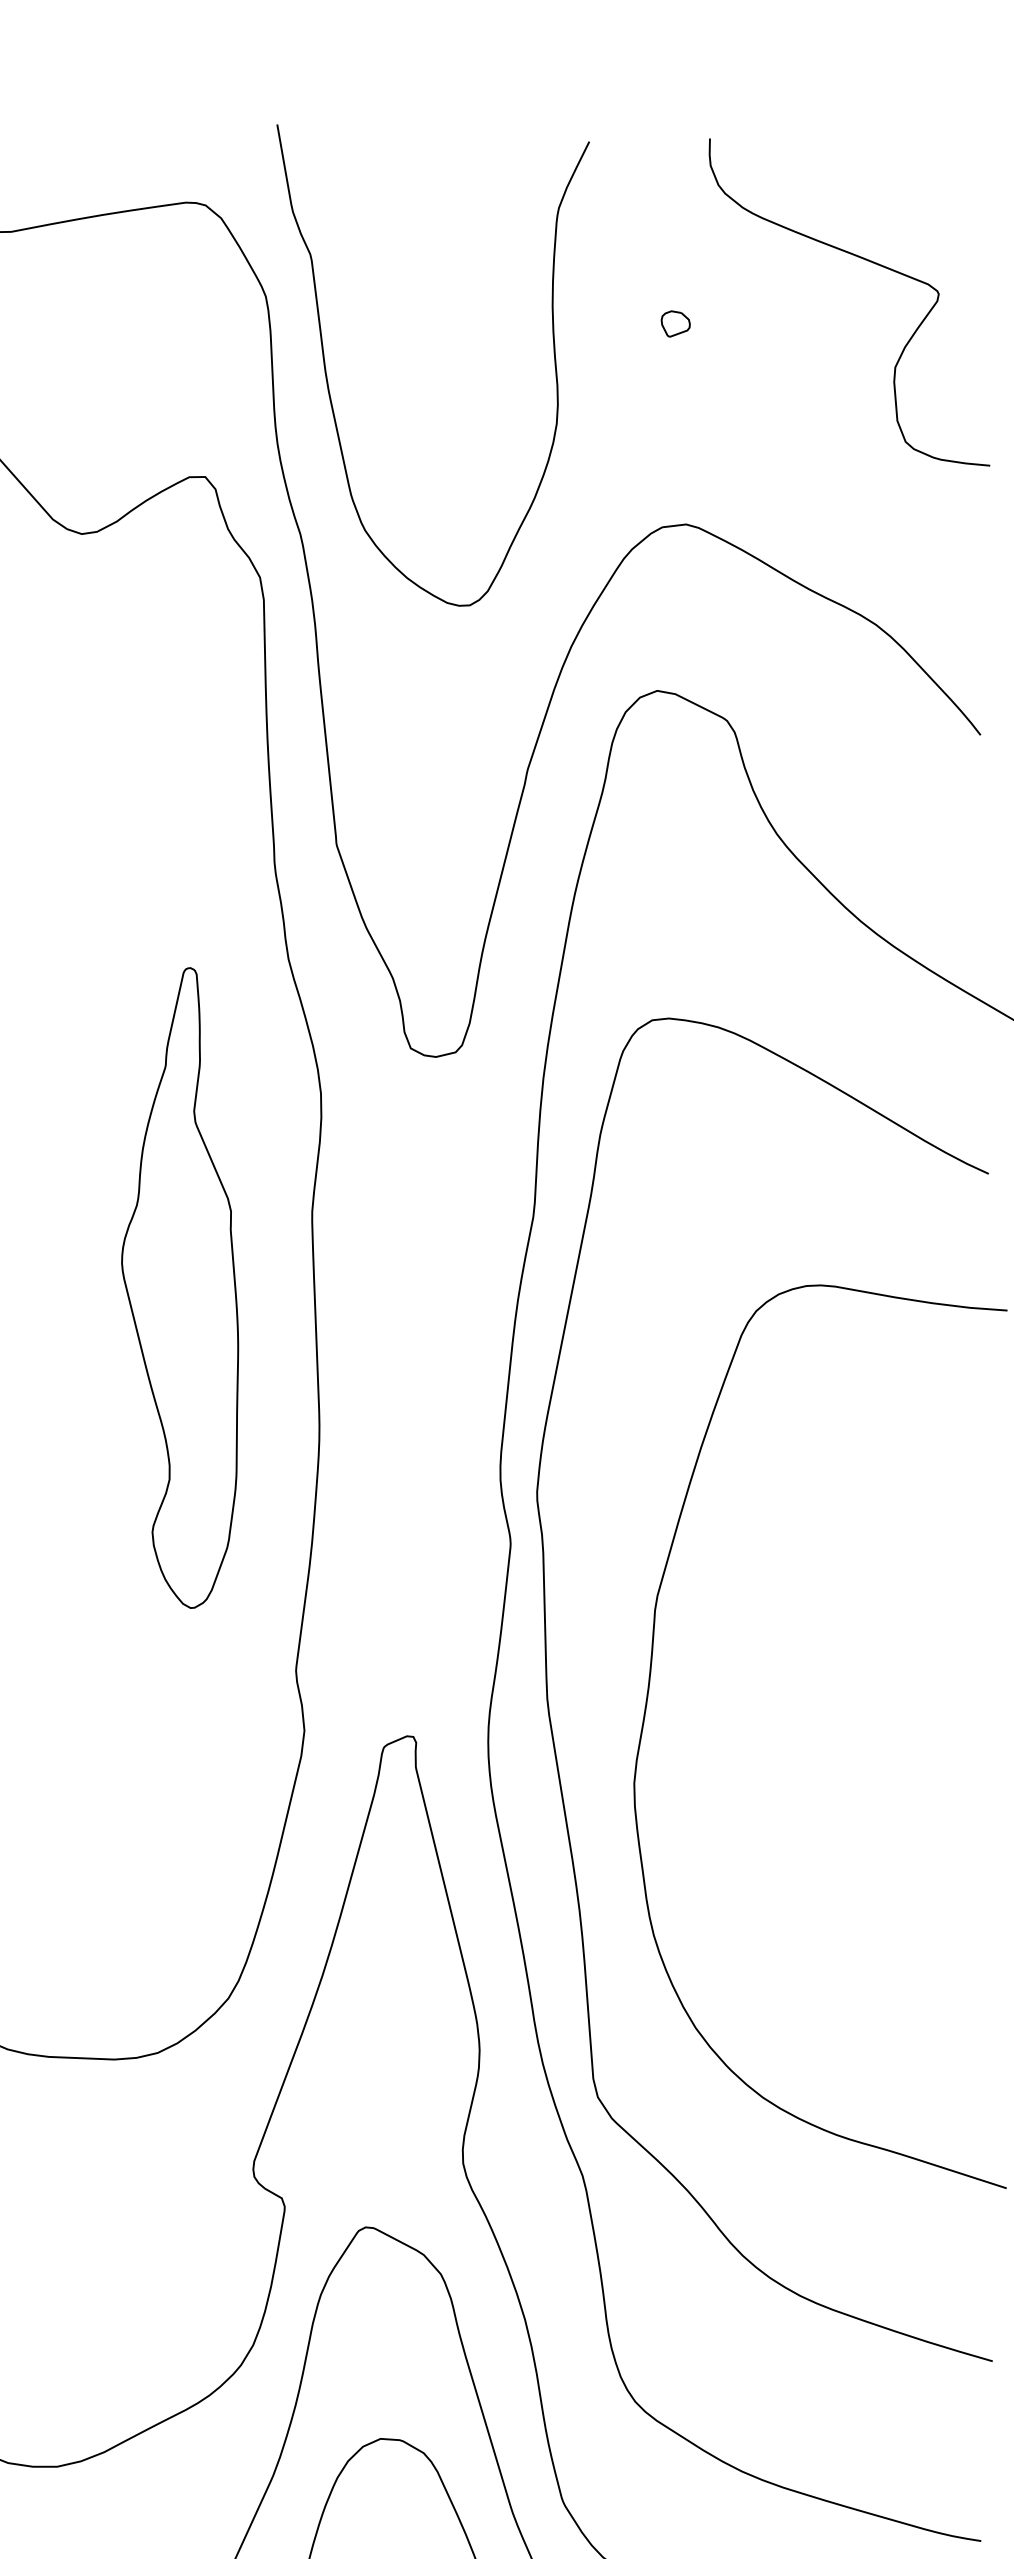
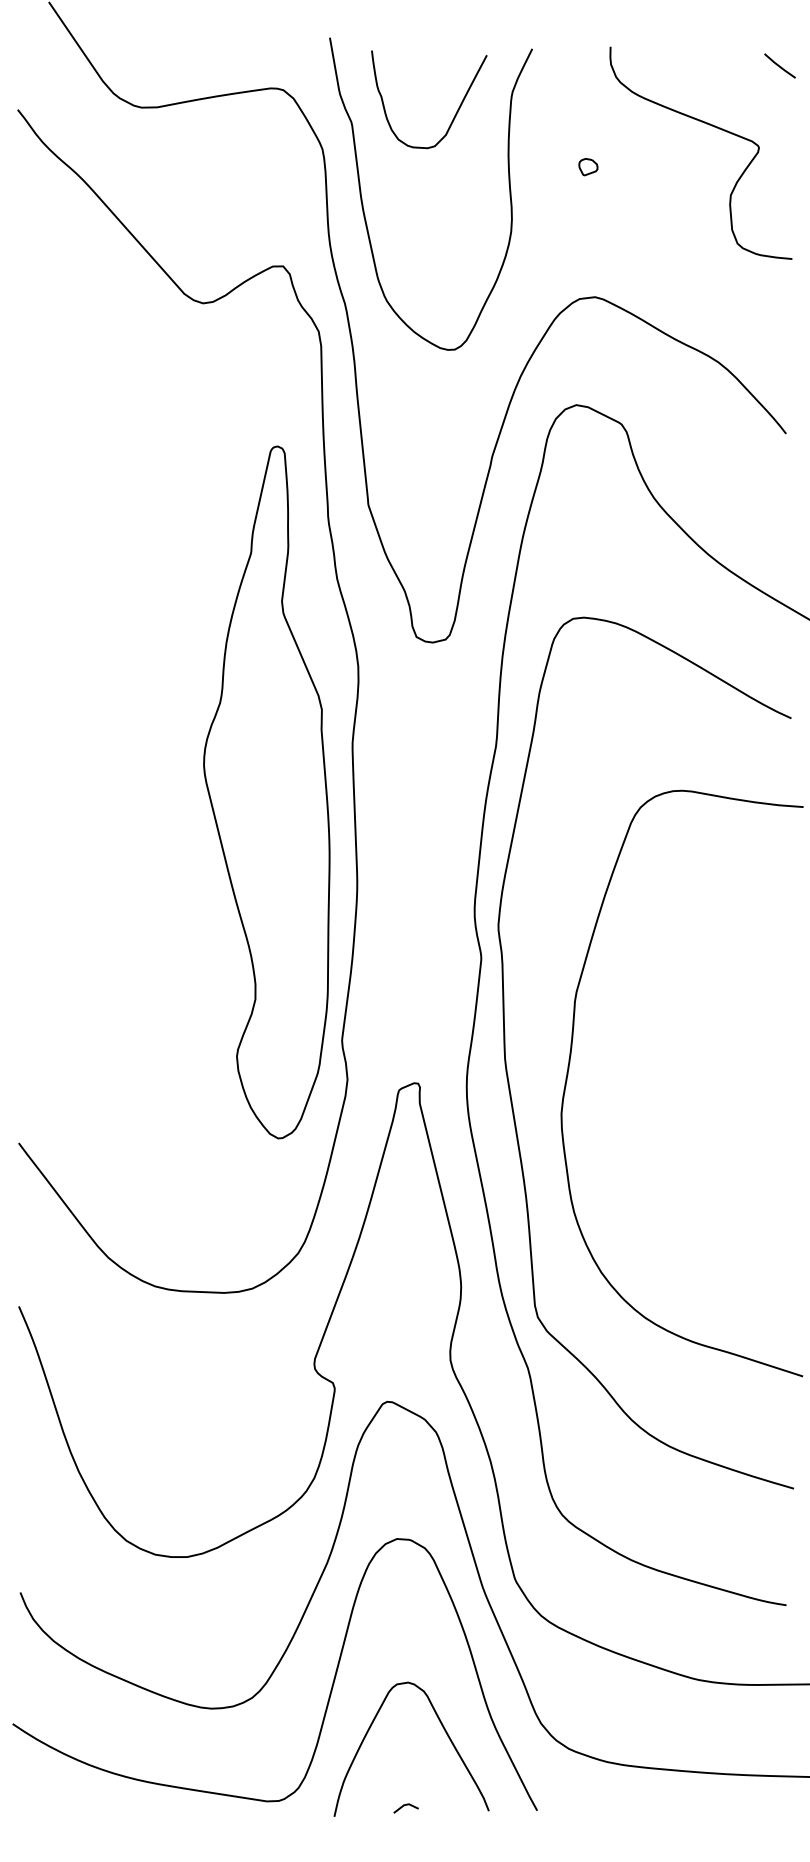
line: (970, 167) -> (779, 65), added
curve: (470, 241) -> (455, 113), added
part: (179, 1288) -> (266, 792), size x1.67

